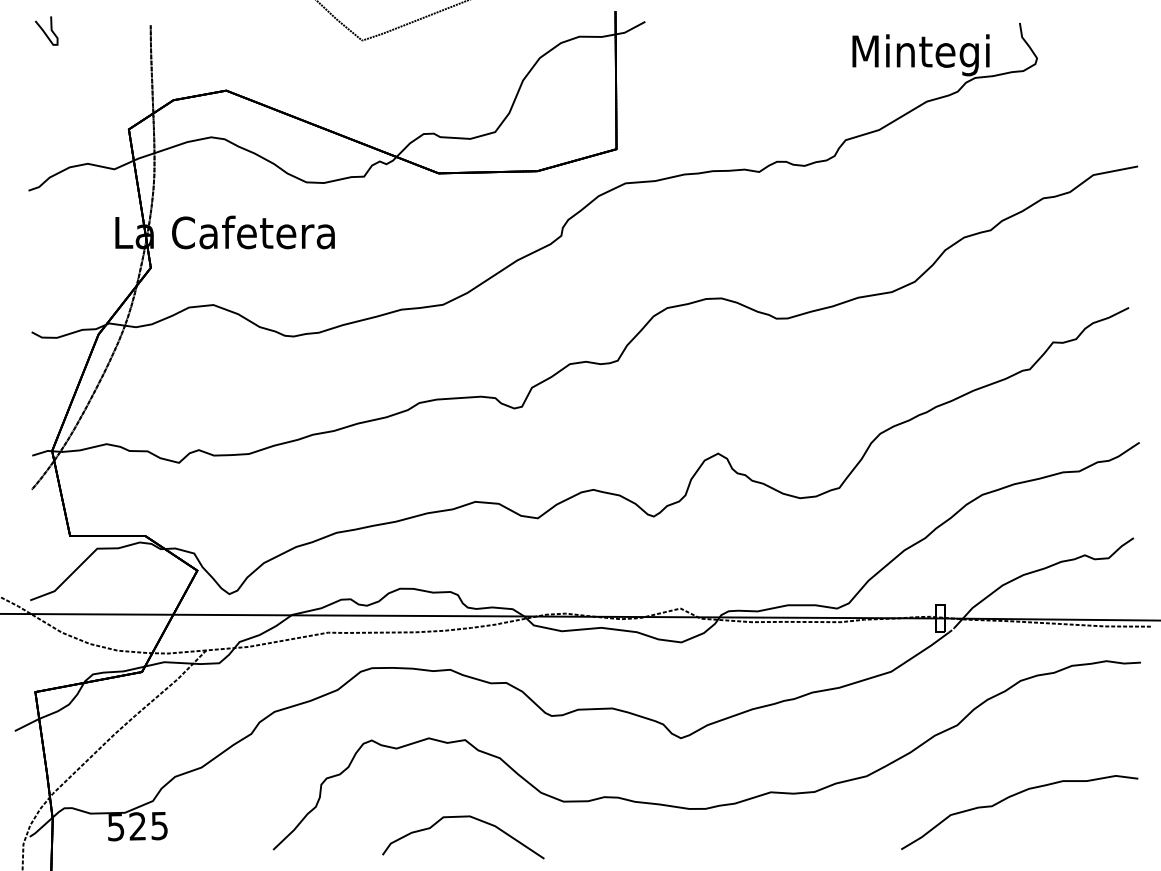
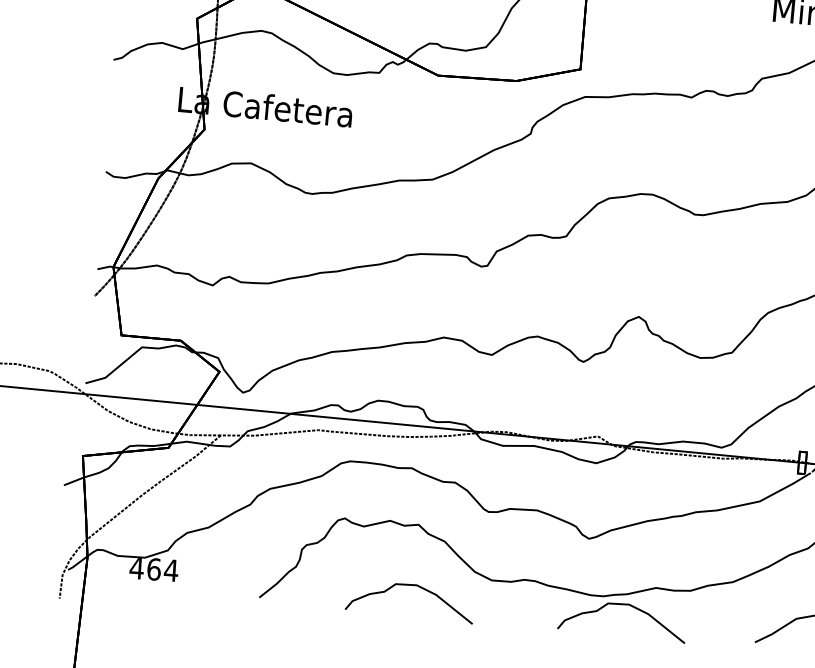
curve: (732, 817) -> (624, 605), added
text: (137, 826) -> (153, 569), 525 -> 464

